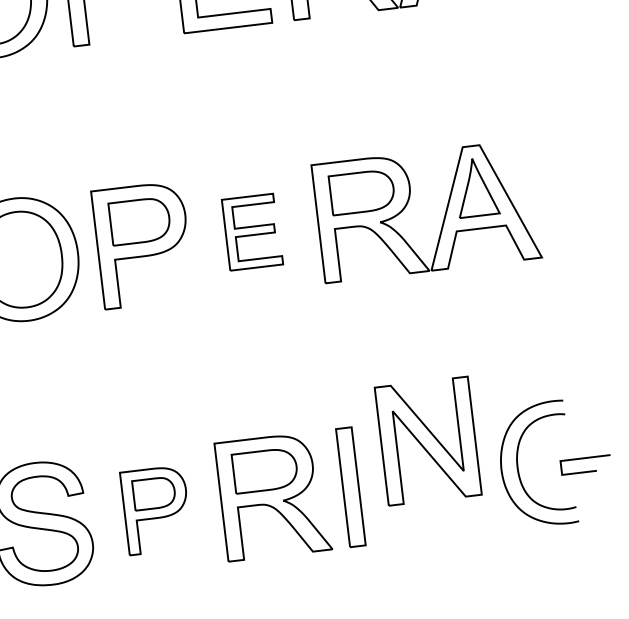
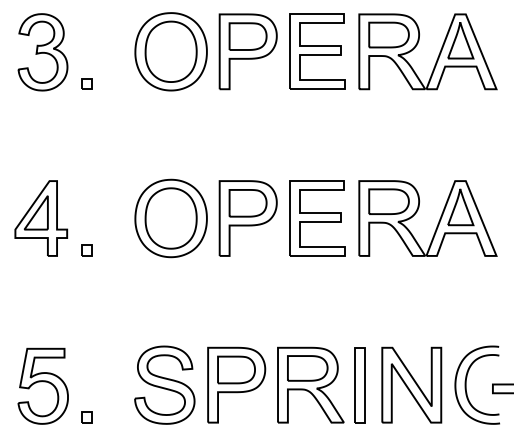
part: (252, 232) -> (317, 218), size x1.67
part: (427, 440) -> (411, 384), moved
part: (155, 509) -> (236, 384), size x1.43

